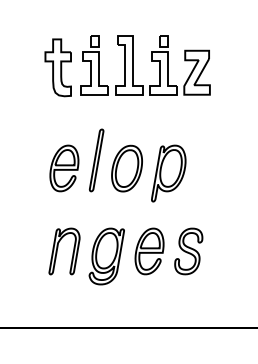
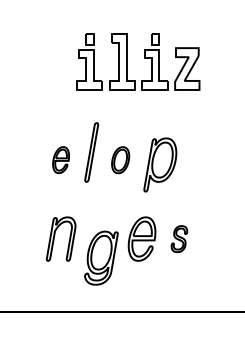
part: (57, 67) -> (54, 64), removed
part: (64, 168) -> (61, 160), size x0.6
part: (126, 168) -> (120, 160), size x0.6
part: (188, 251) -> (179, 239), size x0.6
part: (106, 256) -> (101, 258), moved

